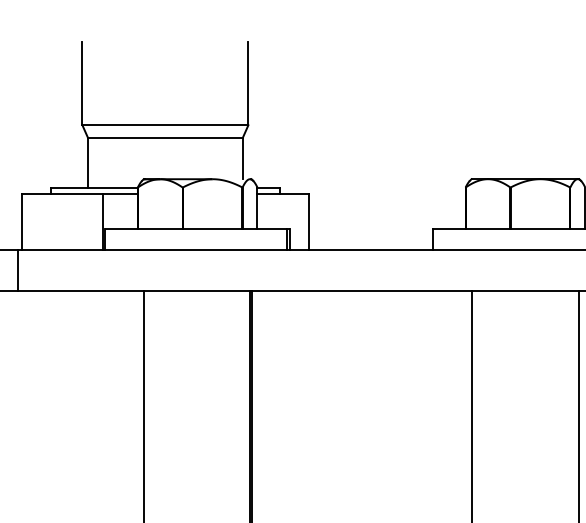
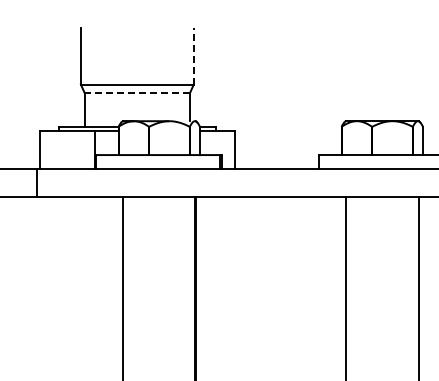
line: (247, 82) -> (193, 55), solid -> dashed
line: (165, 138) -> (137, 93), solid -> dashed

